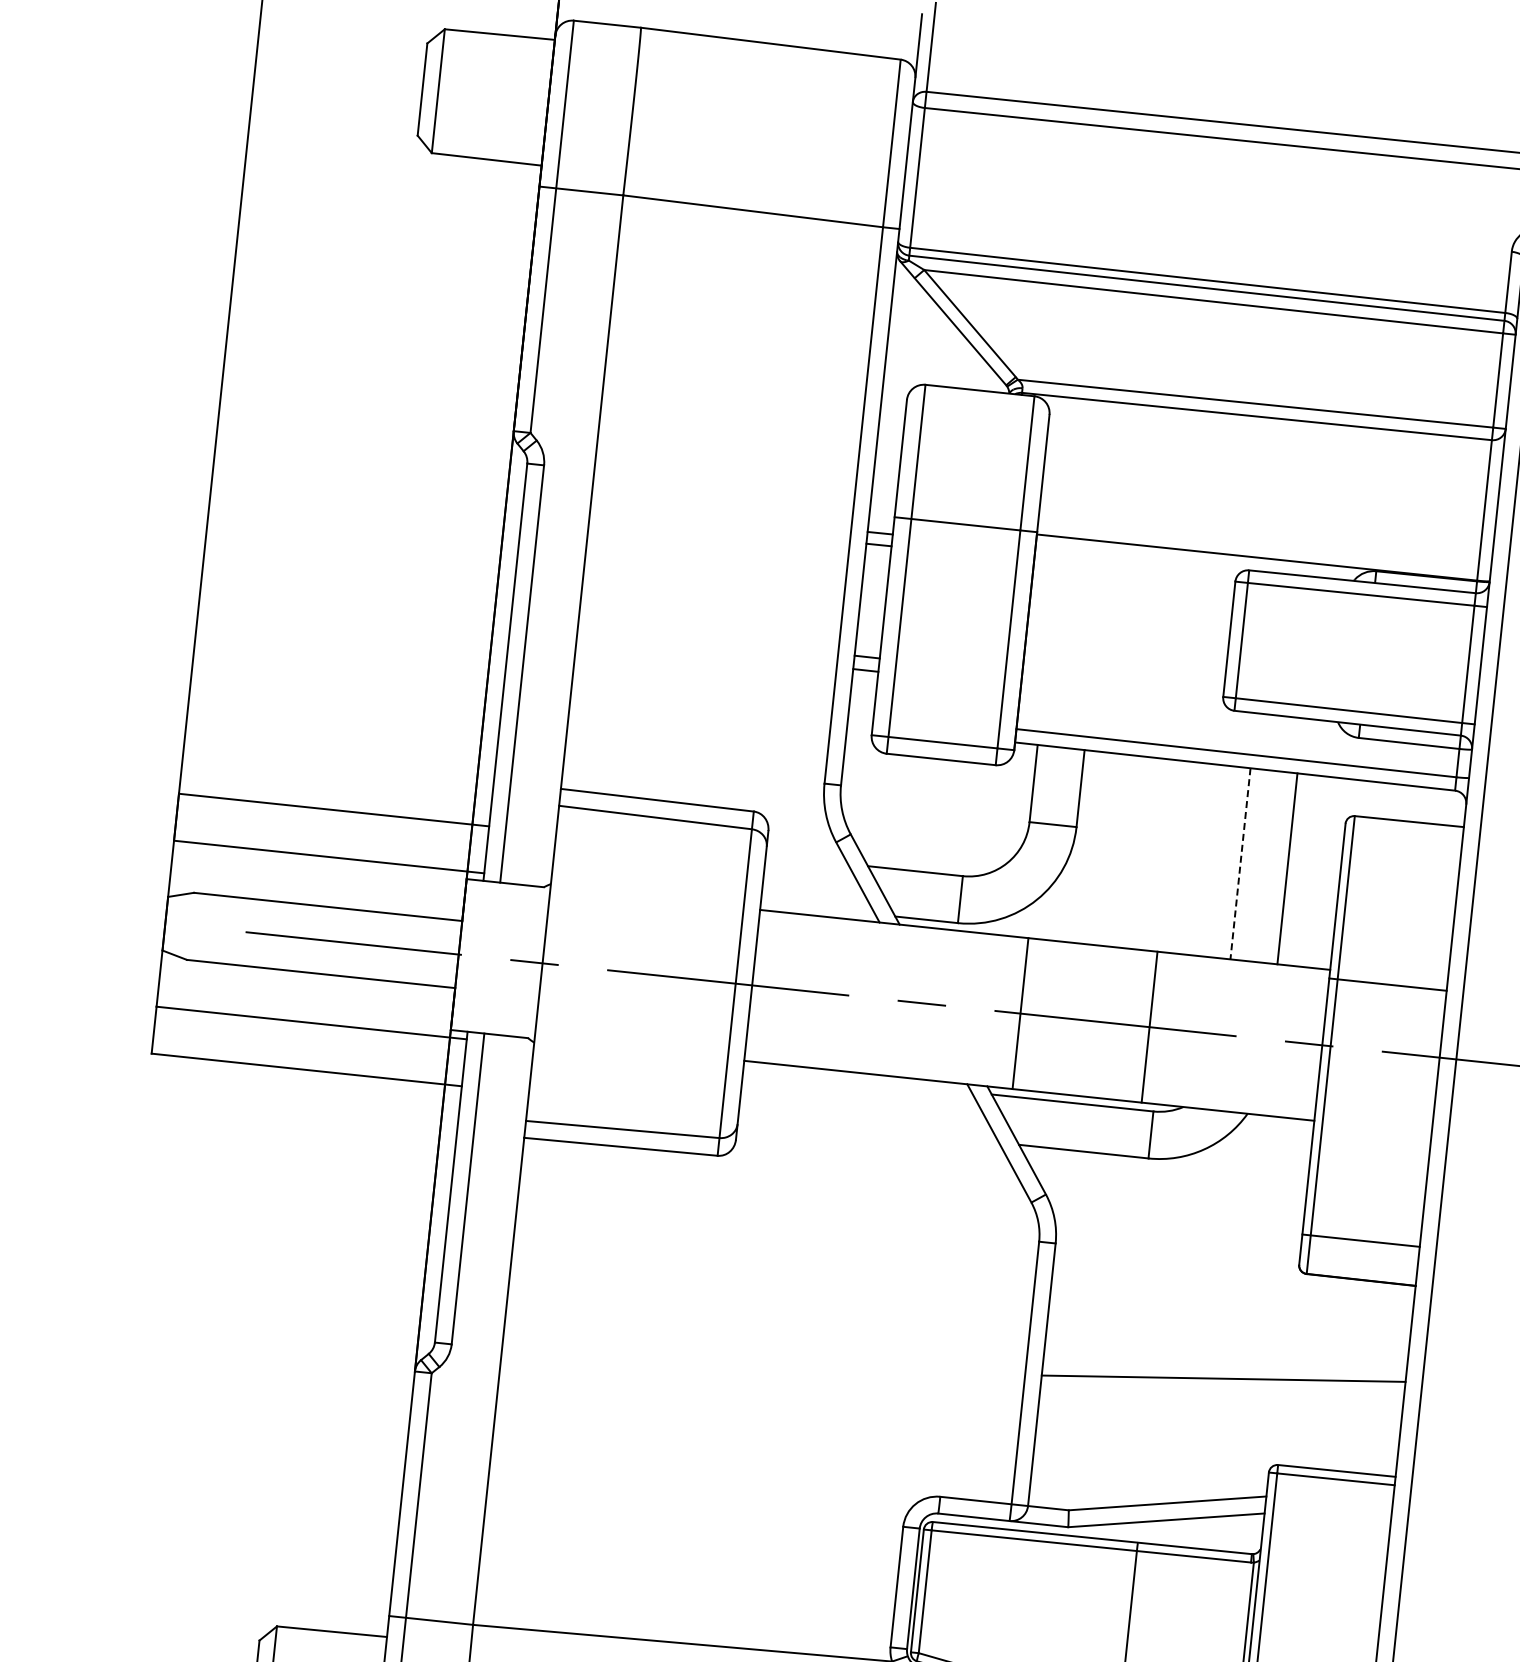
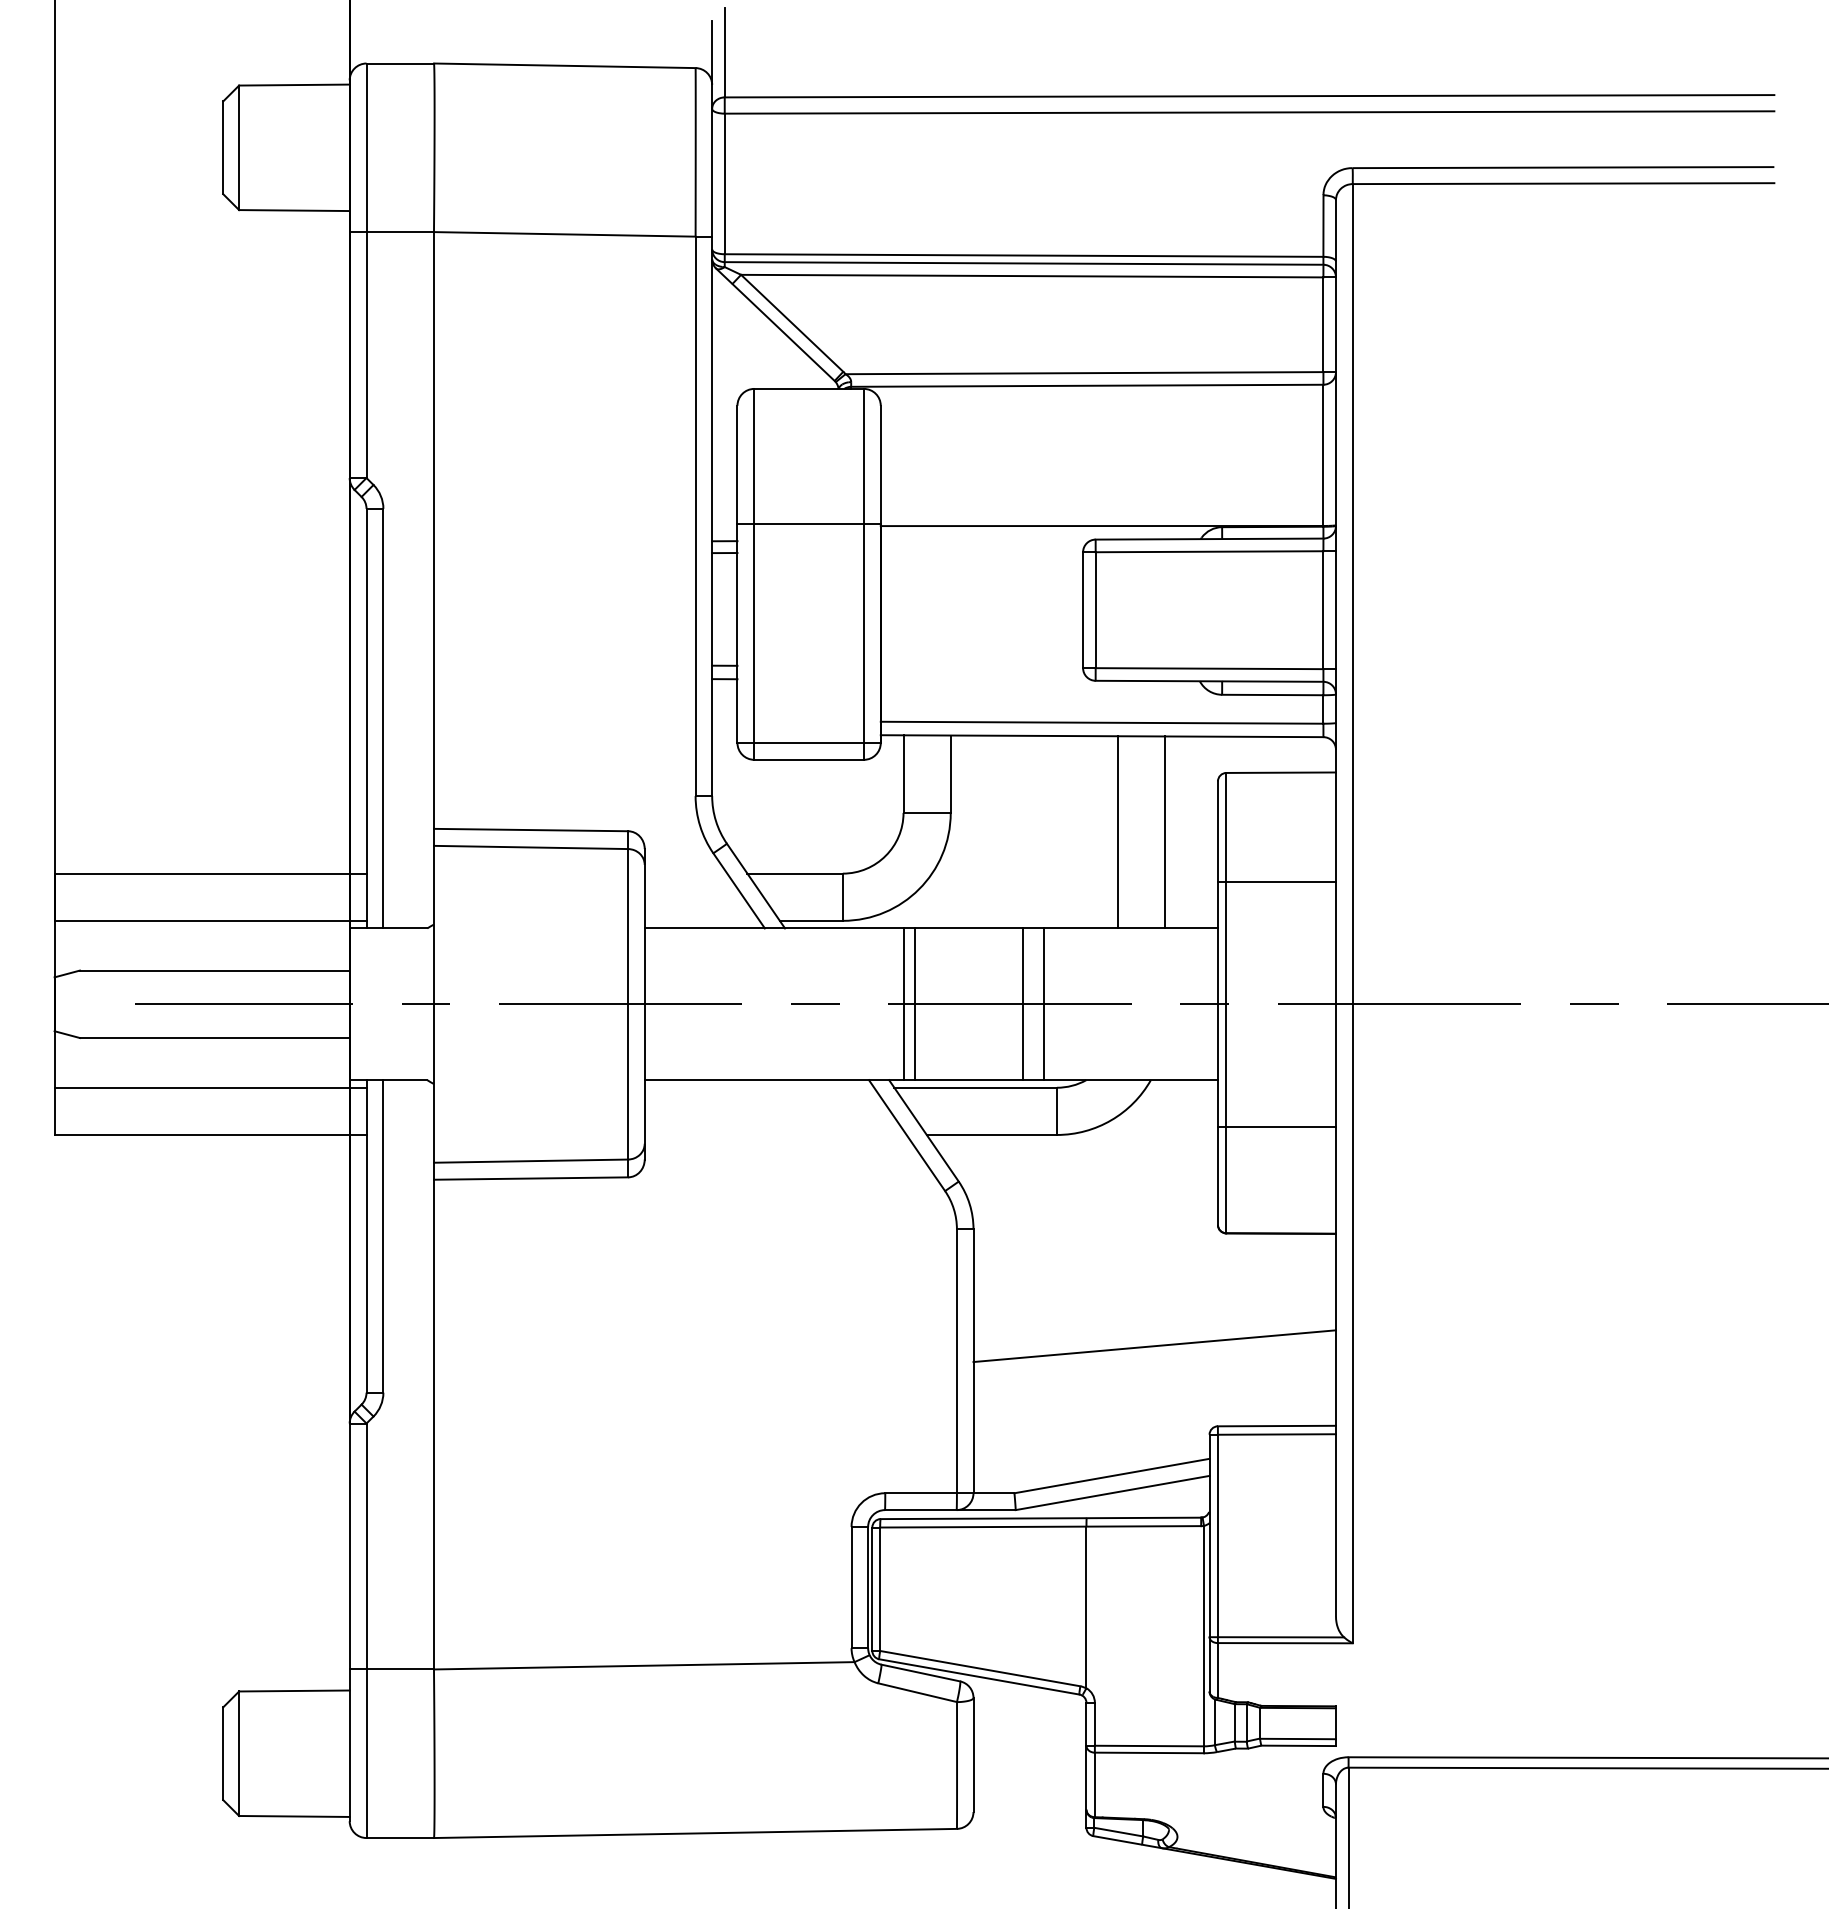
line: (1240, 863) -> (1117, 832), dashed -> solid
line: (1387, 985) -> (1276, 882), moved
line: (1010, 1012) -> (904, 1004), added
line: (1128, 1025) -> (1023, 1004), added
line: (1360, 1240) -> (1276, 1126), moved

